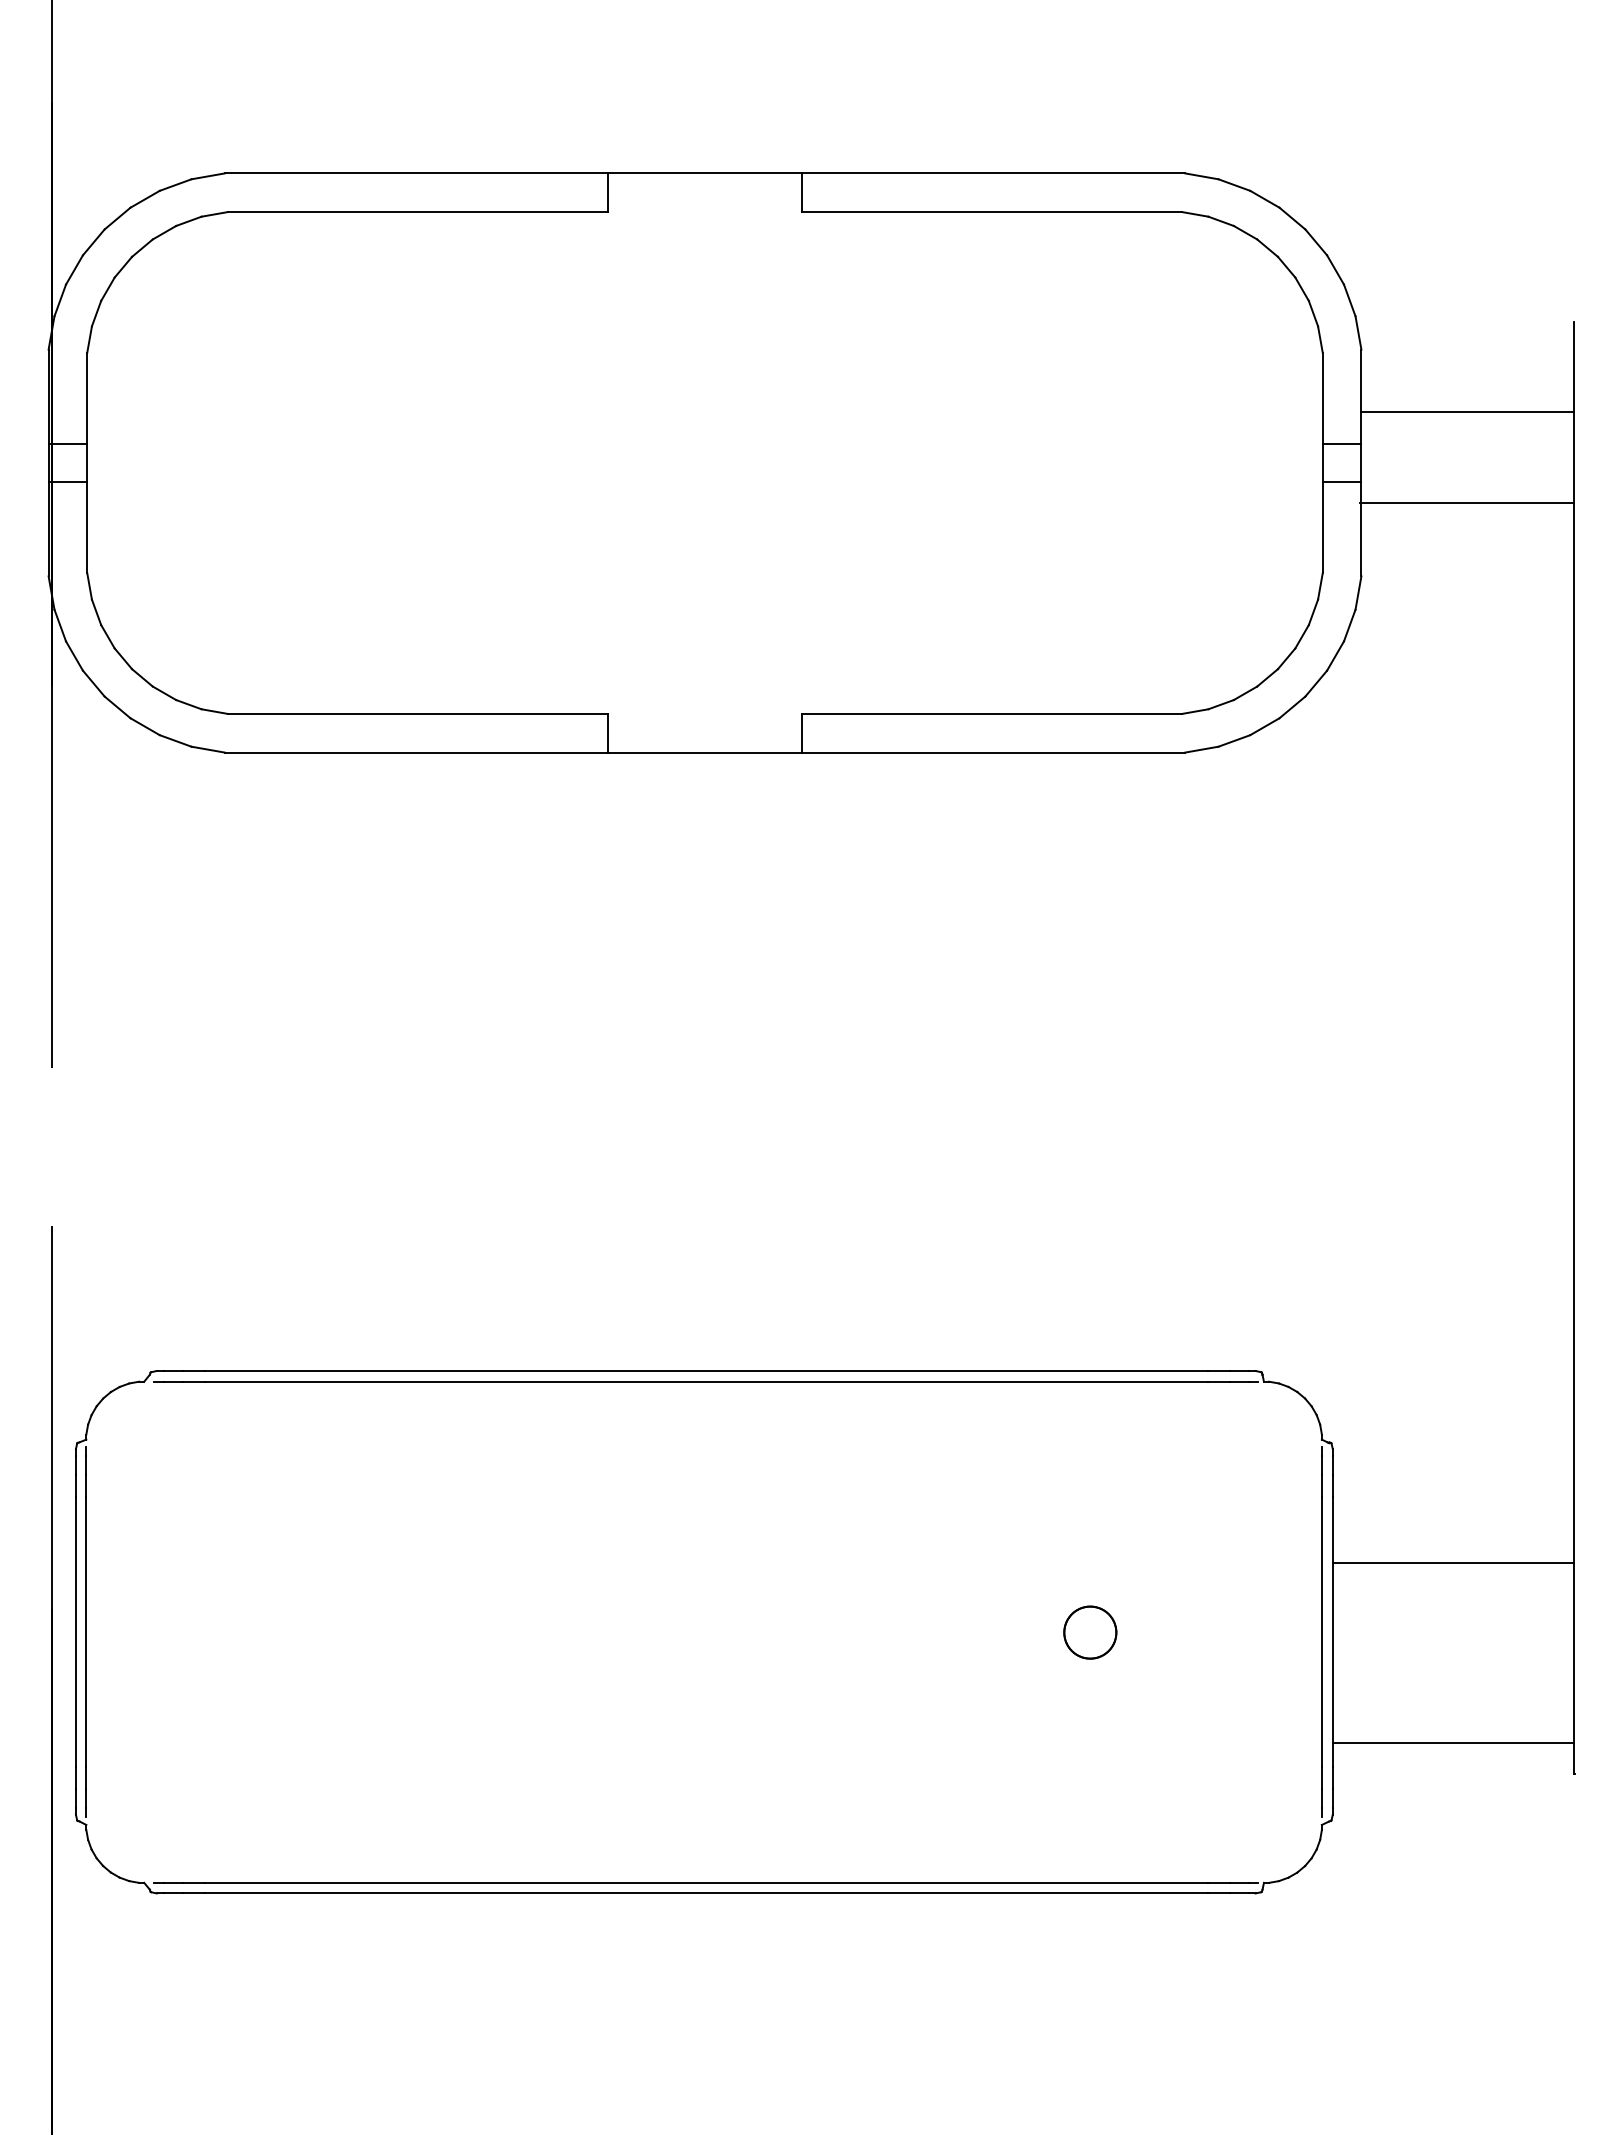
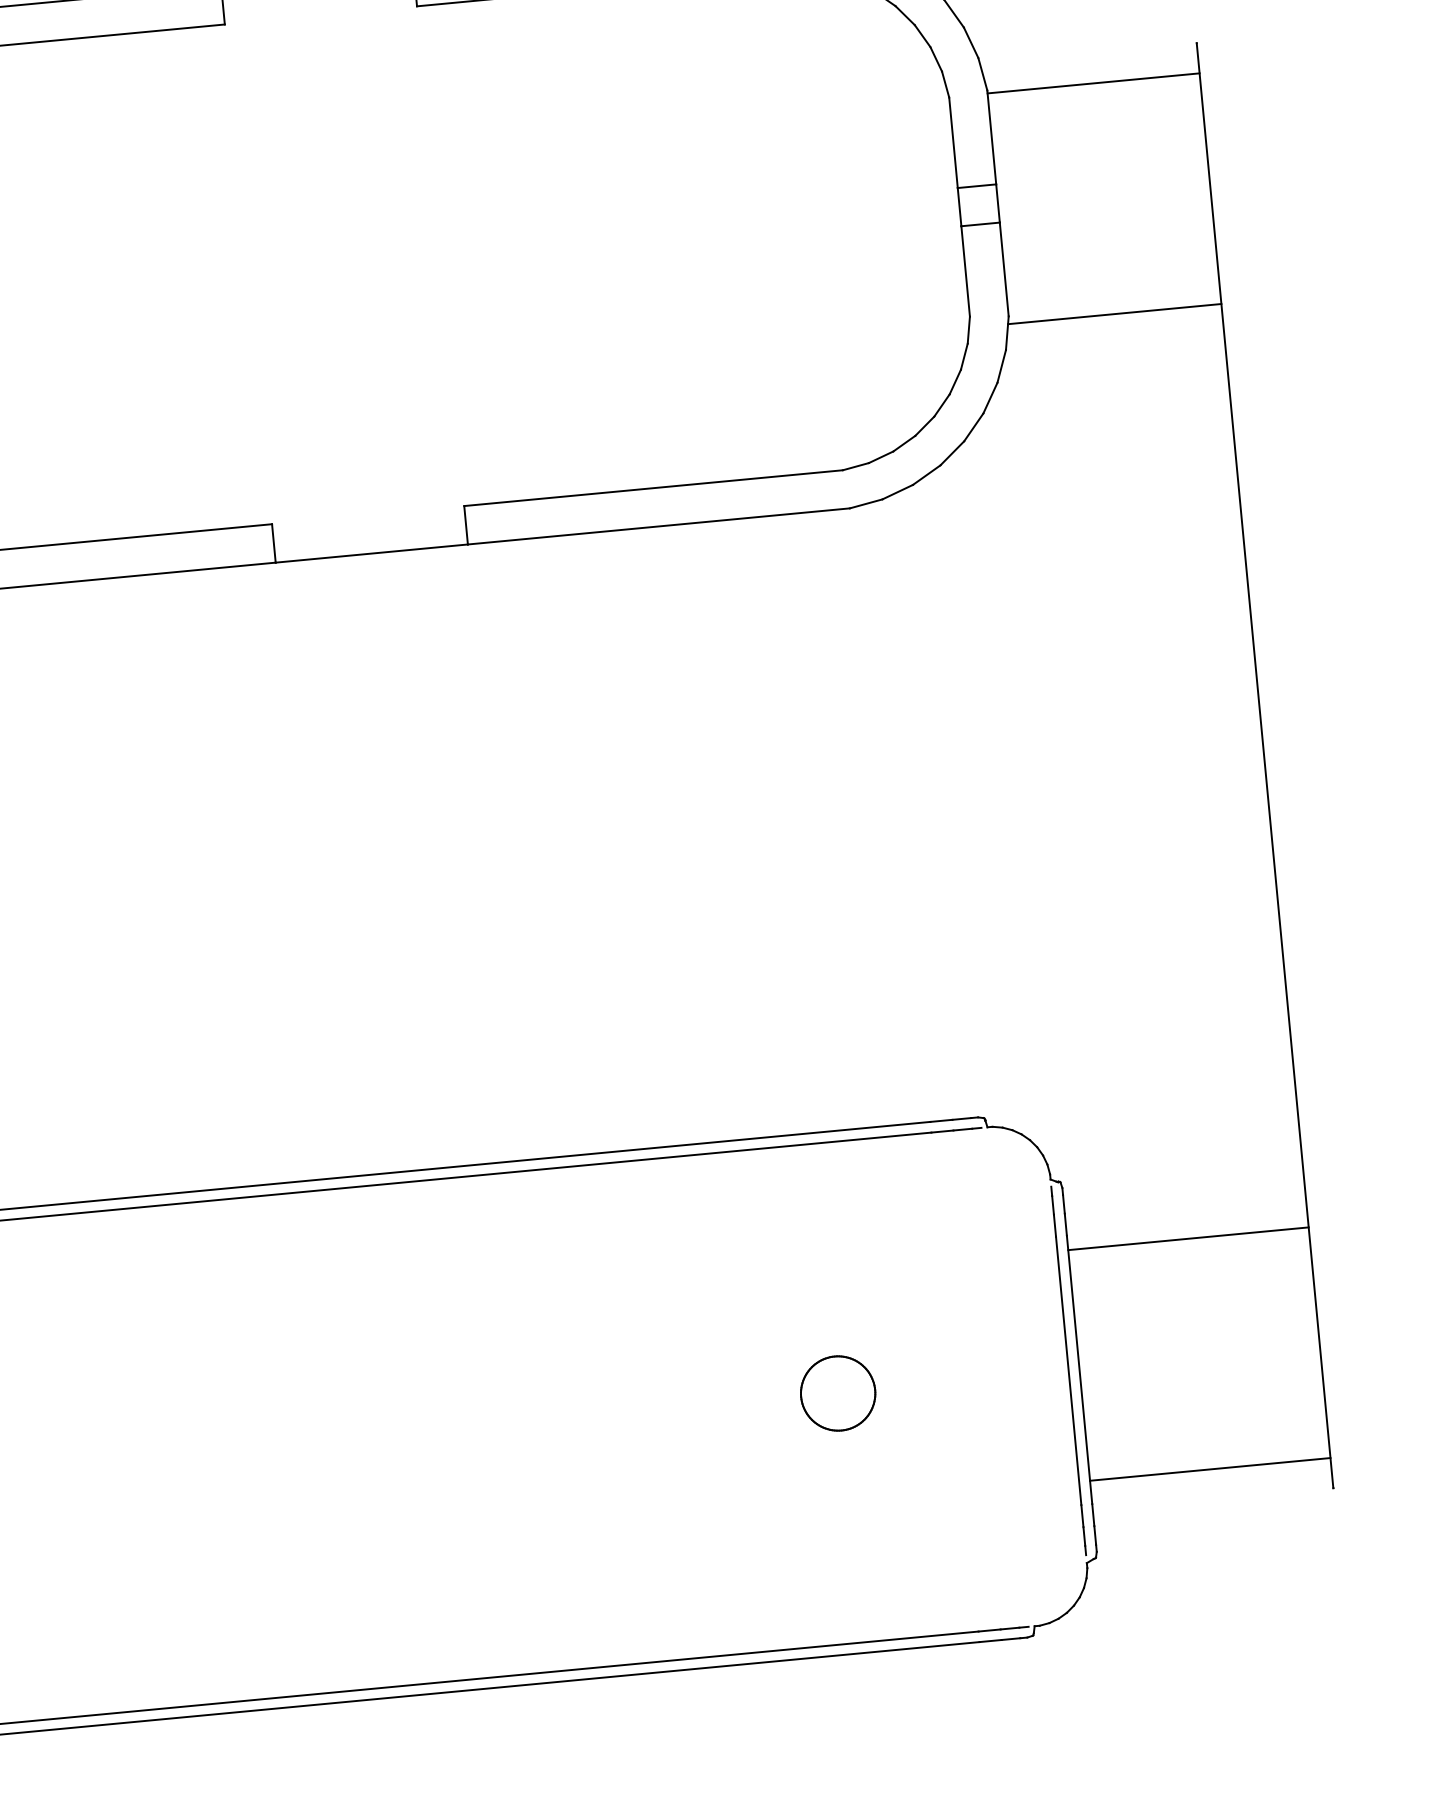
line: (1467, 412) -> (1093, 83), moved
line: (1467, 503) -> (1115, 314), moved
line: (1453, 1562) -> (1188, 1238), moved
part: (1090, 1632) -> (838, 1393), size x1.43

